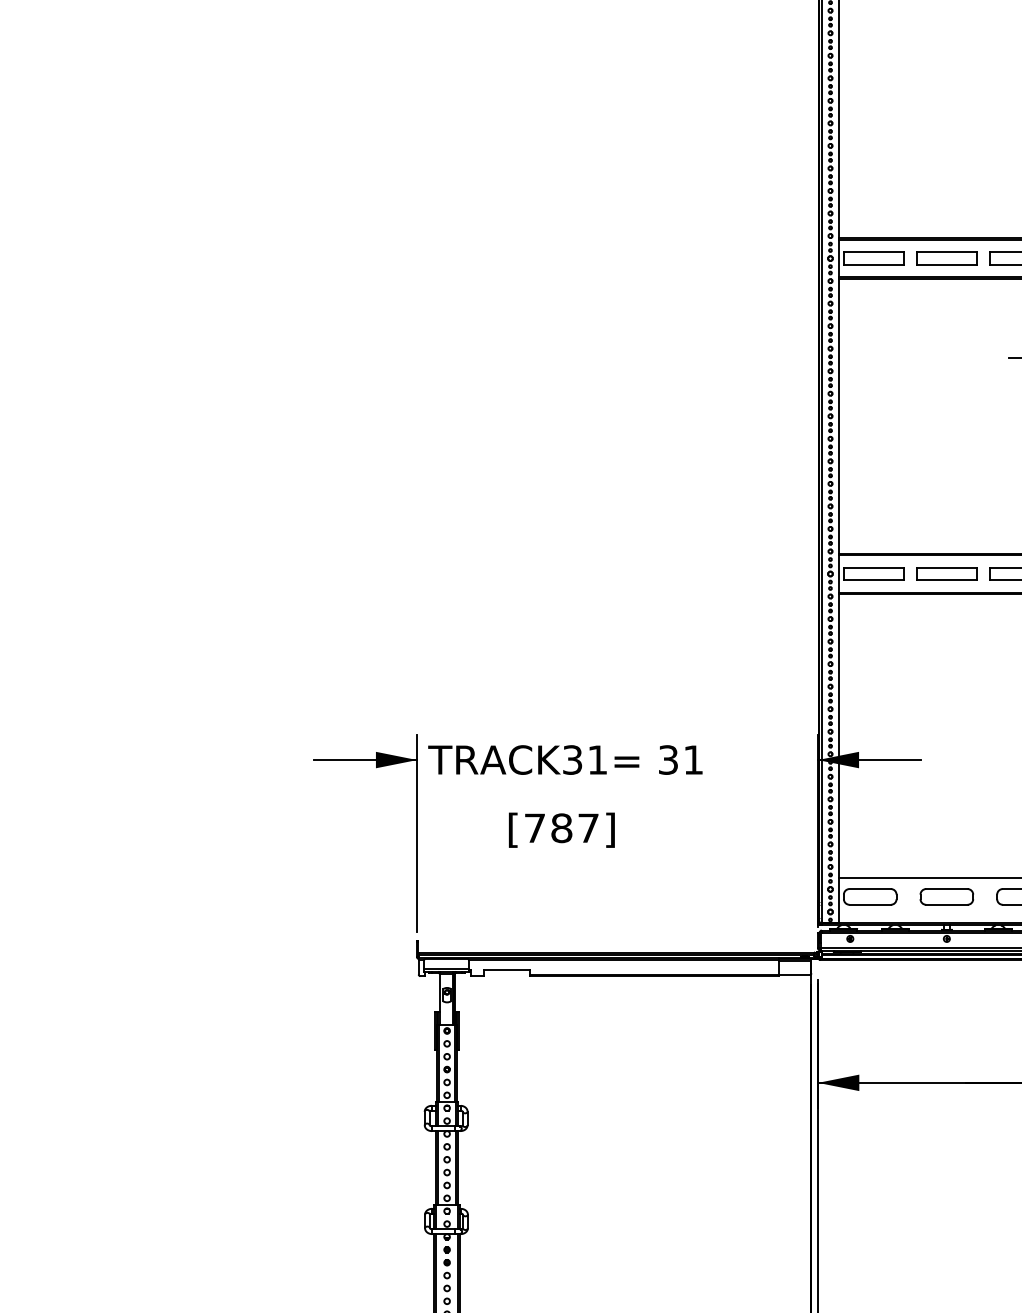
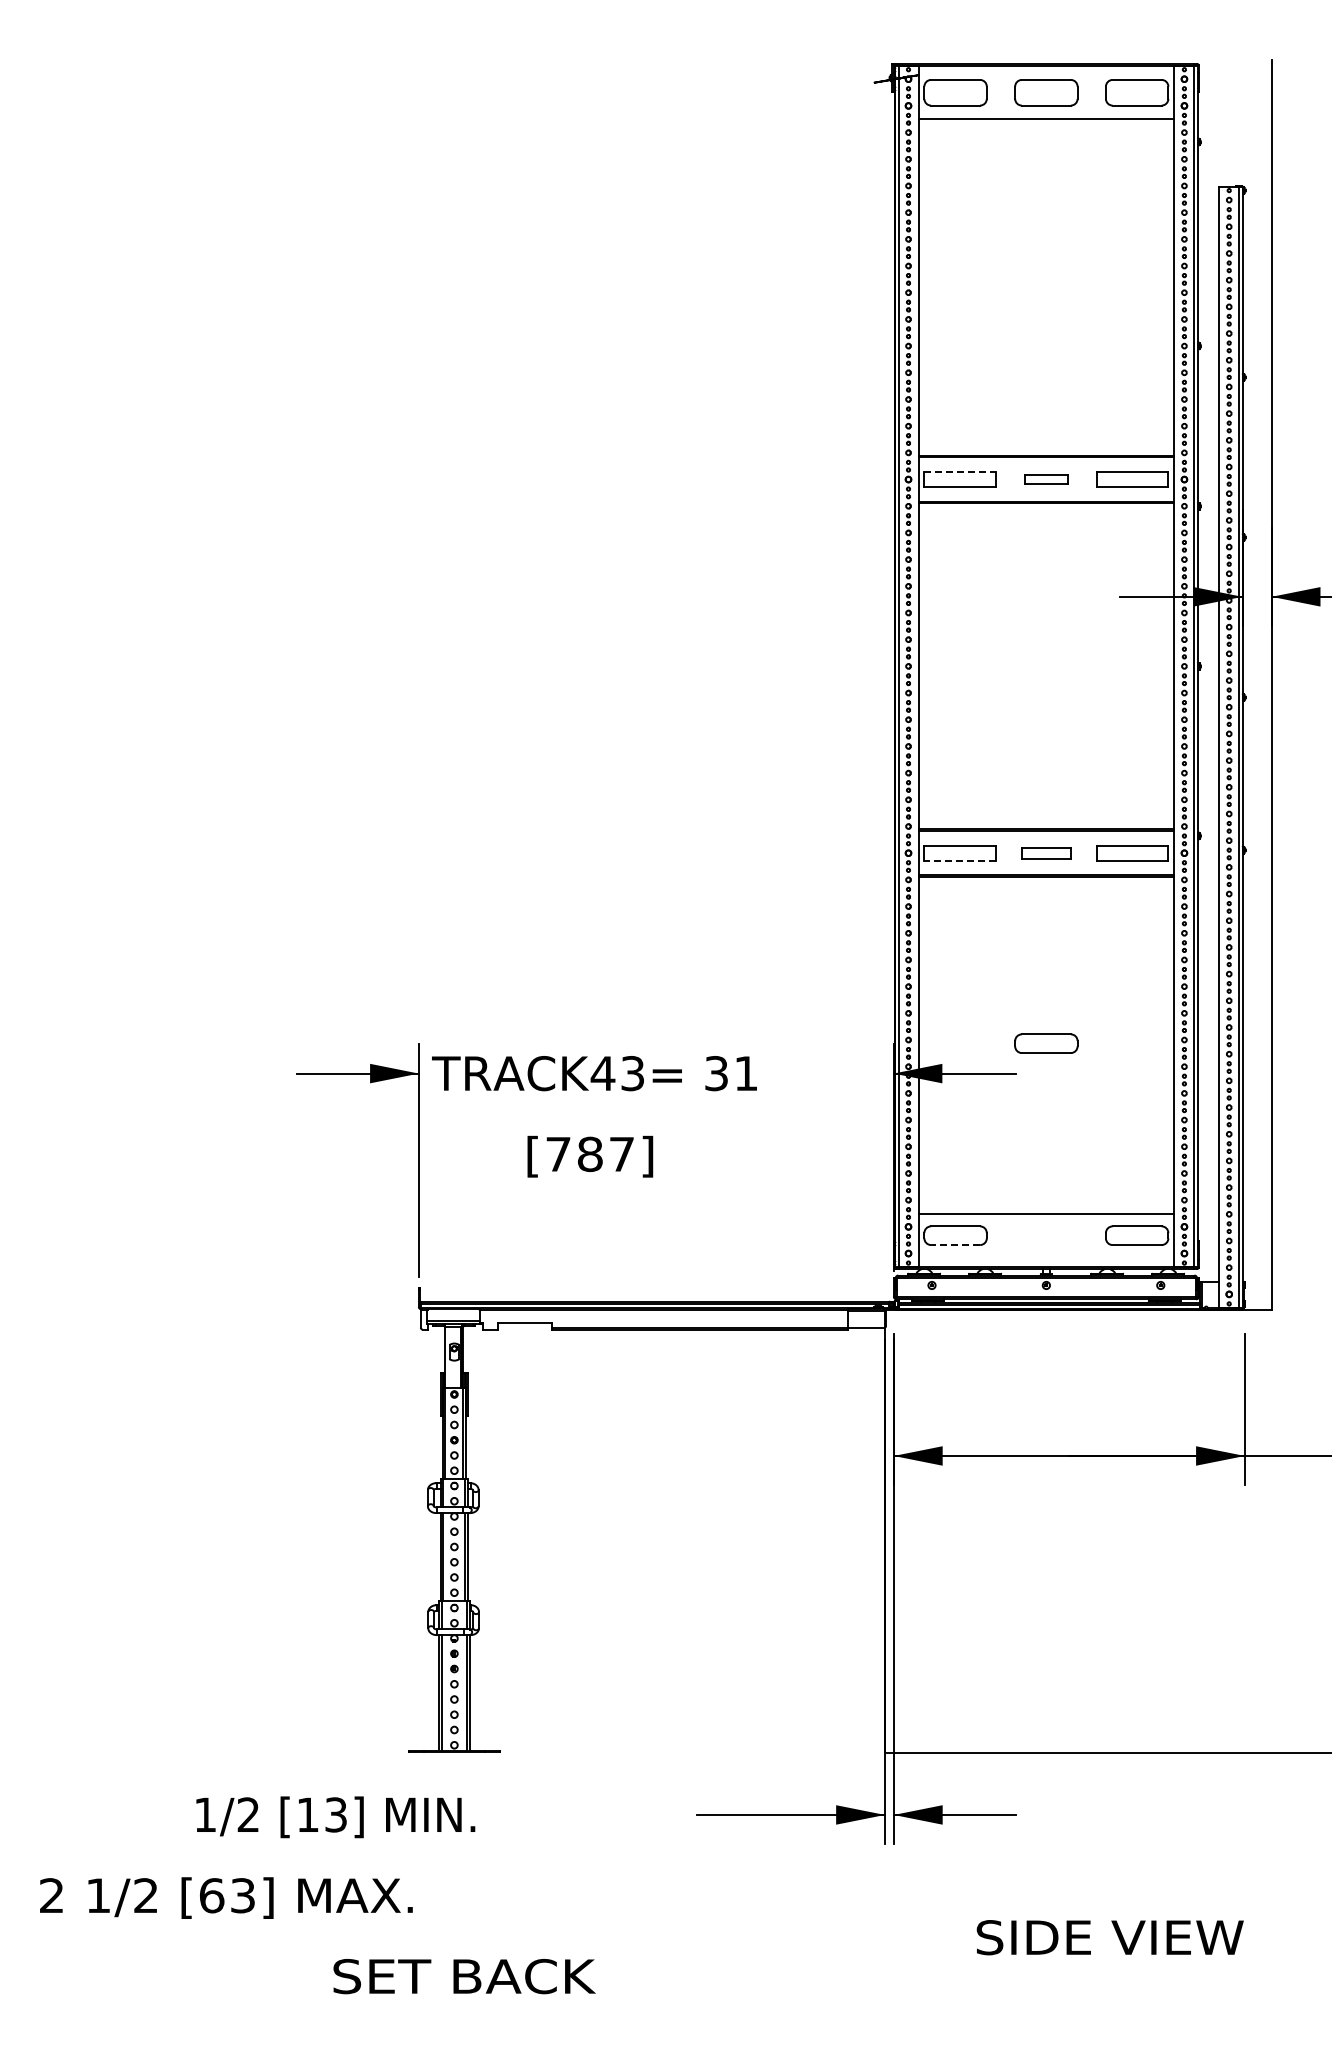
line: (873, 251) -> (959, 471), solid -> dashed
part: (946, 258) -> (1046, 479), size x0.6
part: (946, 574) -> (1046, 853), size x0.7
line: (873, 580) -> (959, 860), solid -> dashed
text: (583, 759) -> (616, 1073), TRACK31= -> TRACK43=
part: (946, 896) -> (1046, 1043), moved
line: (870, 905) -> (955, 1245), solid -> dashed

